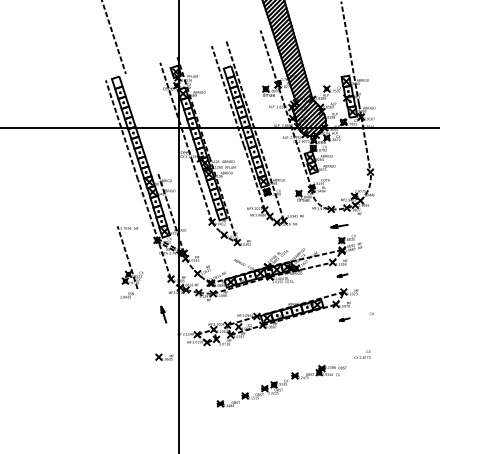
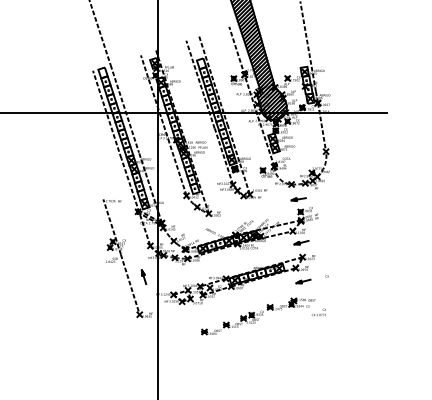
line: (141, 123) -> (124, 108), added
part: (342, 275) -> (301, 242), size x1.67
part: (344, 319) -> (303, 281), size x1.67
line: (147, 323) -> (129, 284), added
part: (281, 385) -> (258, 315), moved

